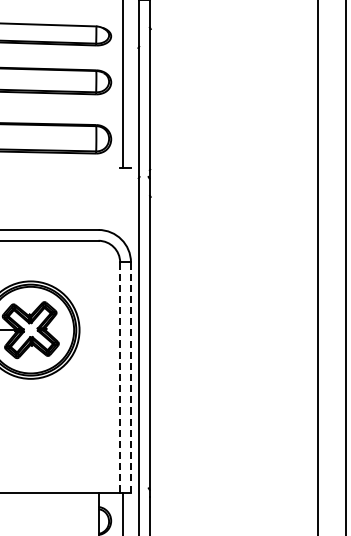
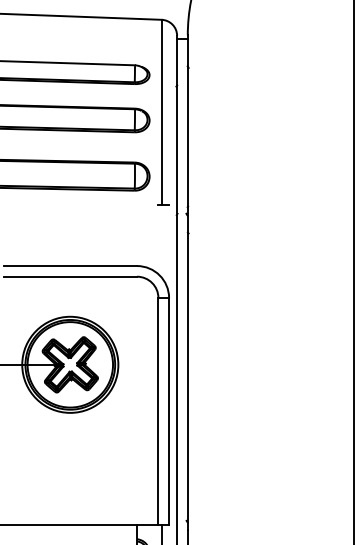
line: (120, 377) -> (158, 411), dashed -> solid
line: (131, 378) -> (169, 412), dashed -> solid

